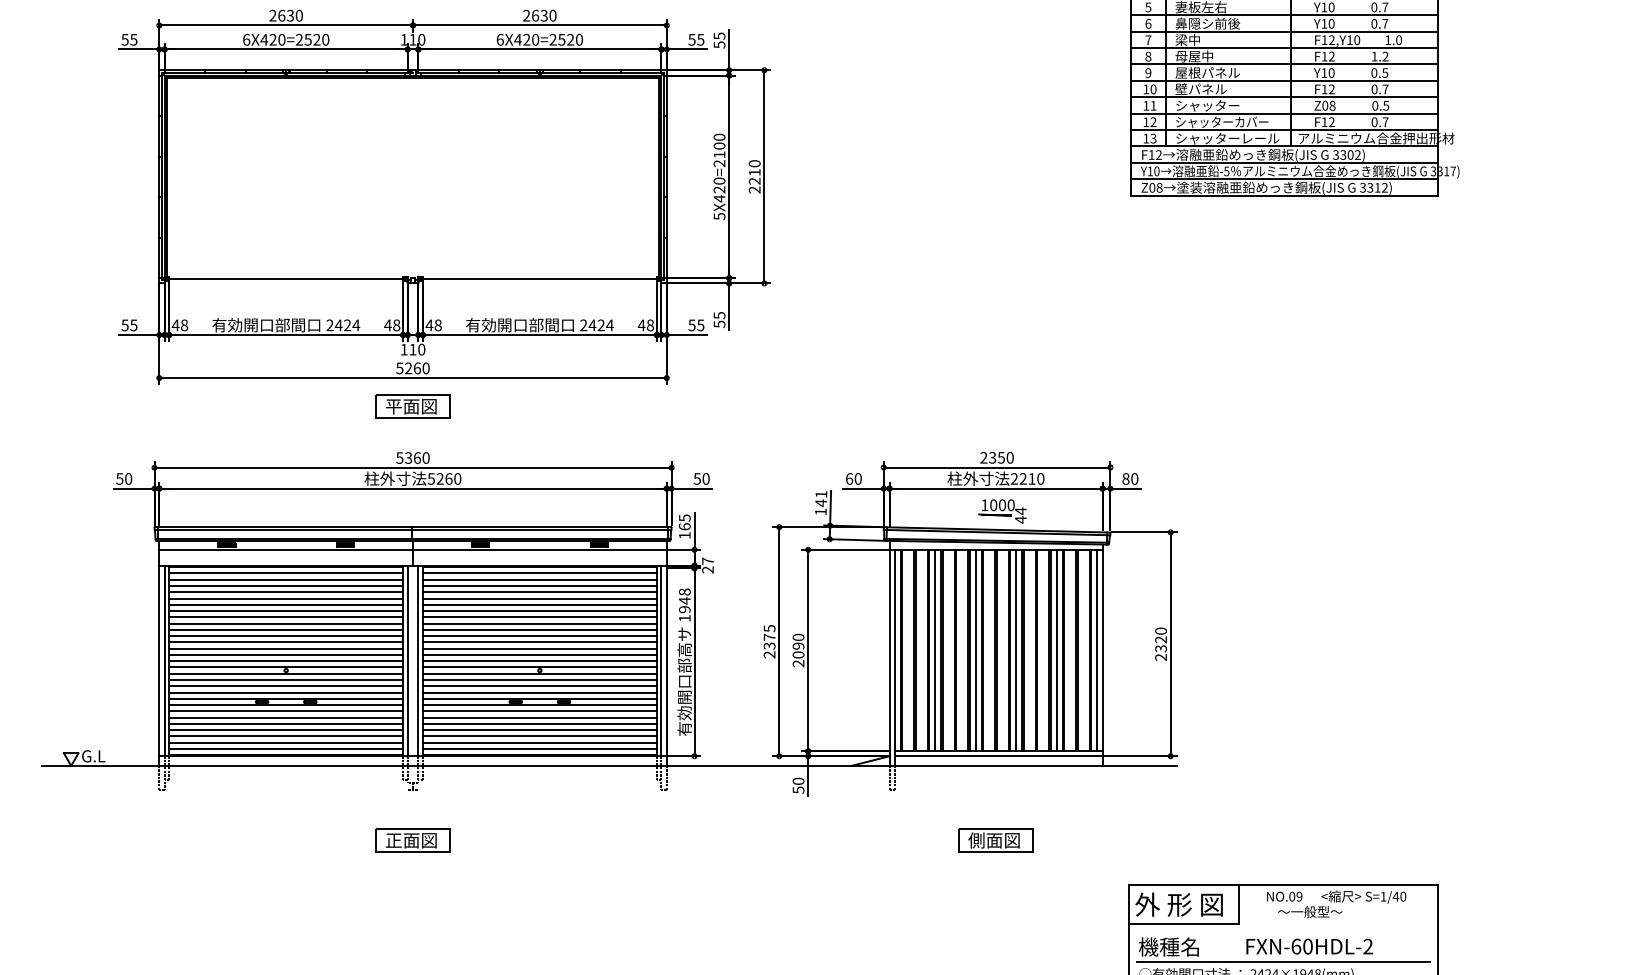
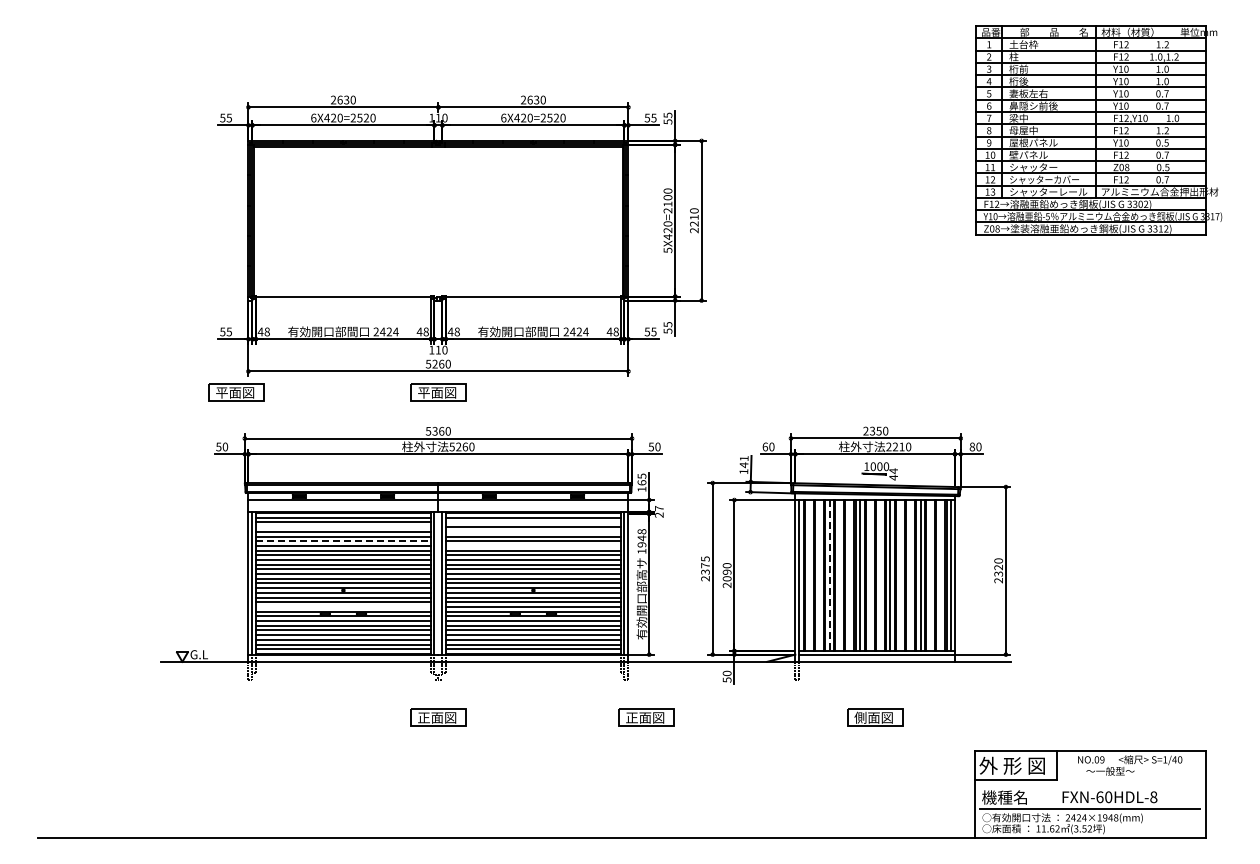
part: (143, 406) -> (236, 392), added
line: (539, 579) -> (533, 522), removed
line: (286, 586) -> (343, 527), removed
line: (539, 591) -> (533, 531), removed
line: (286, 605) -> (343, 541), solid -> dashed
line: (539, 610) -> (533, 545), removed
line: (935, 651) -> (829, 576), solid -> dashed
line: (286, 691) -> (343, 606), removed
part: (690, 840) -> (646, 717), added
text: (1367, 946) -> (1153, 797), FXN-60HDL-2 -> FXN-60HDL-8

